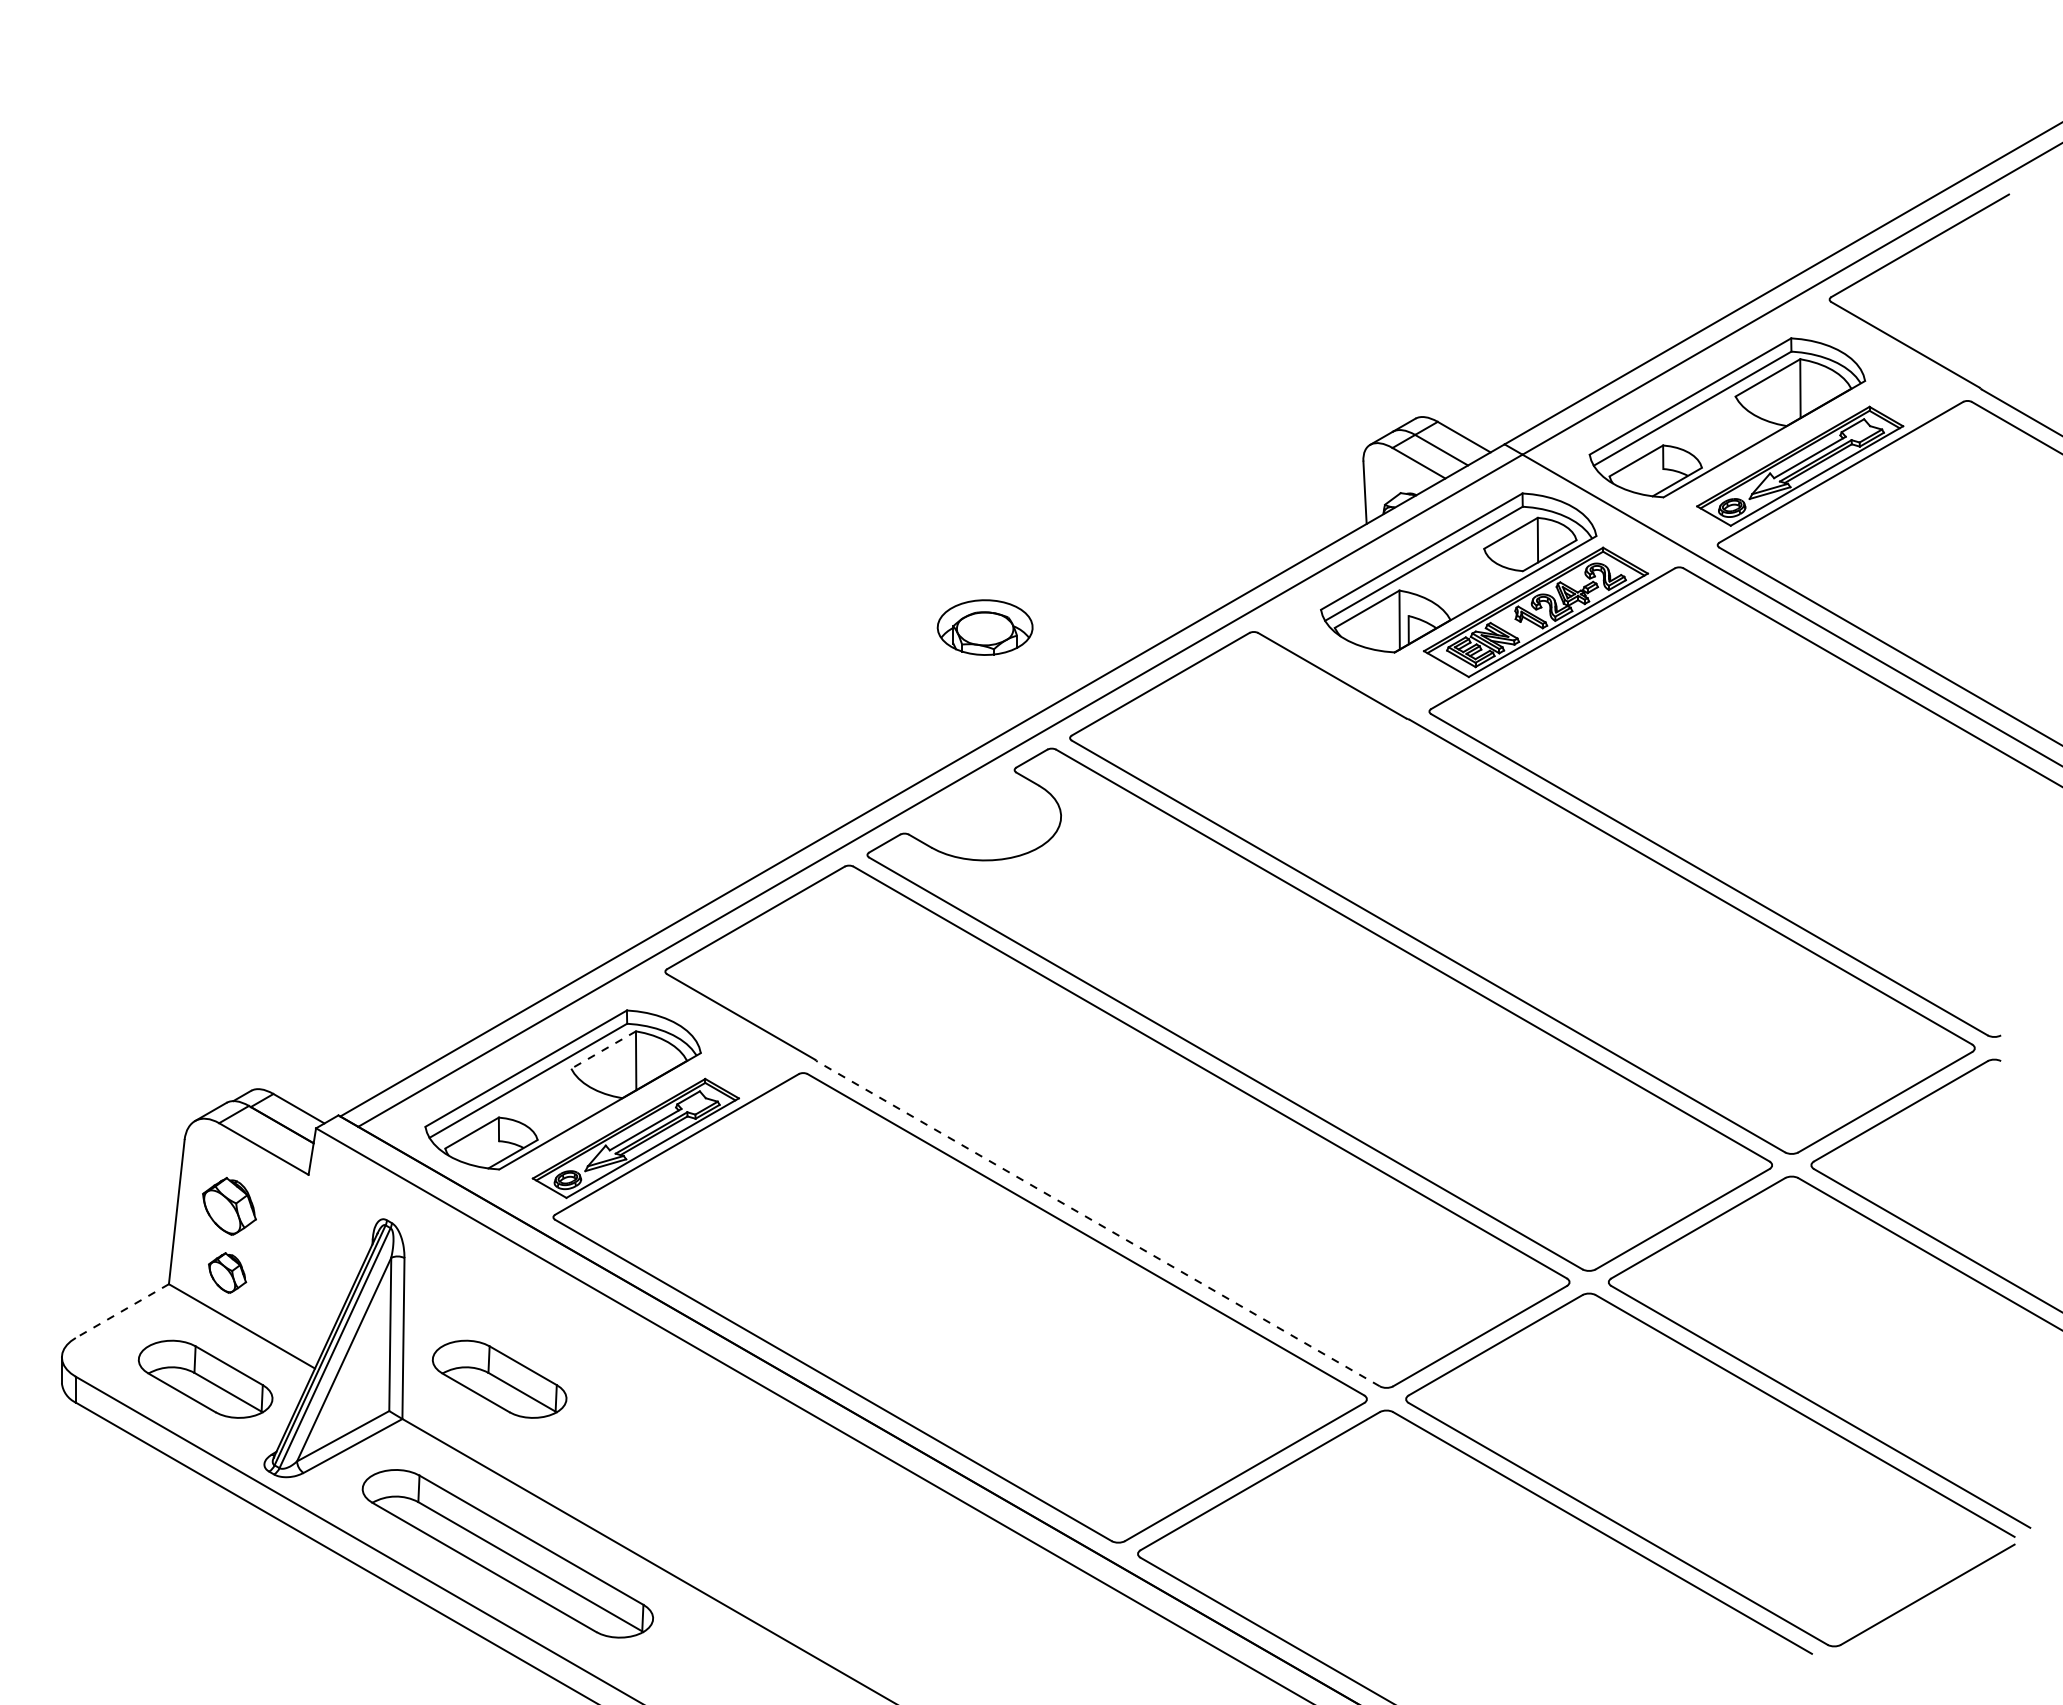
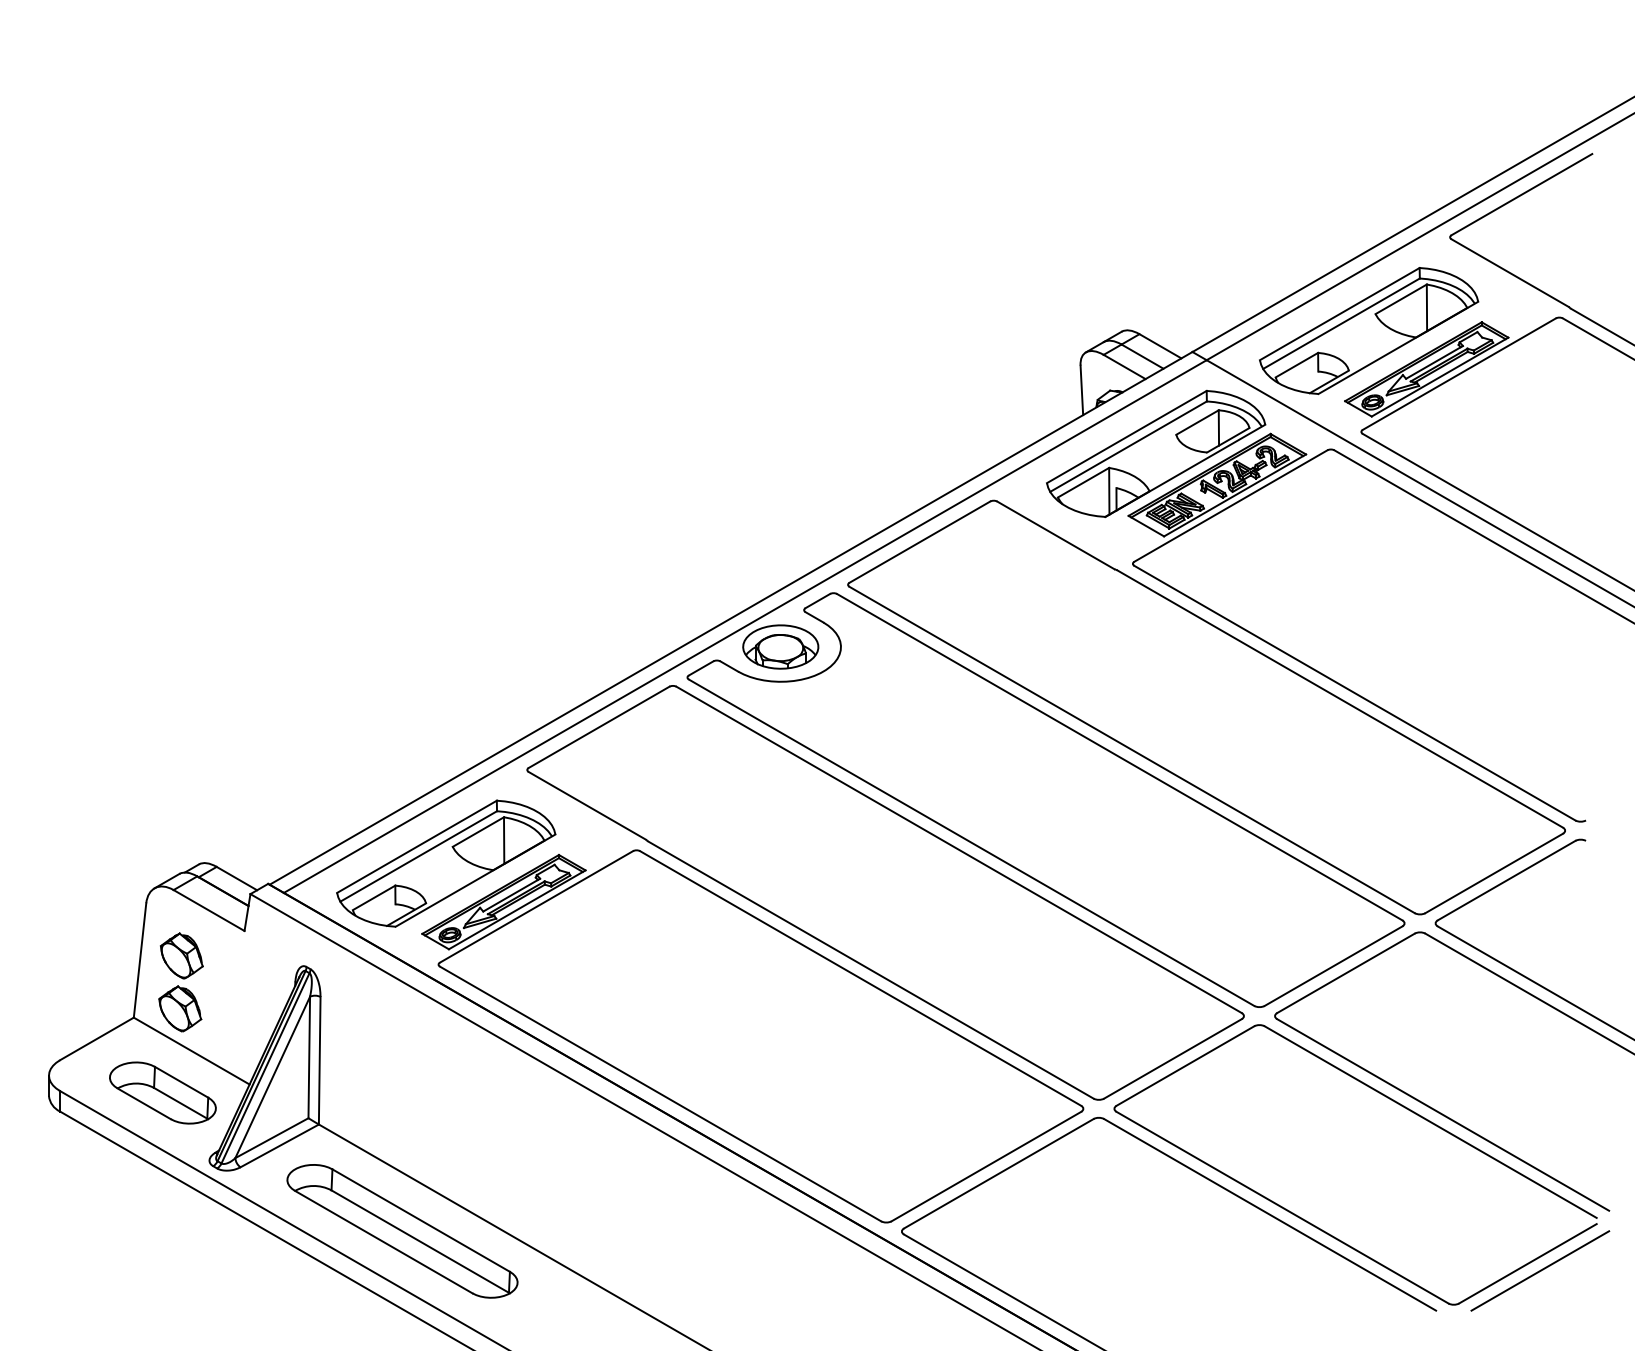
part: (984, 627) -> (780, 646), moved
line: (603, 1050) -> (478, 832), dashed -> solid
line: (1098, 1224) -> (870, 970), dashed -> solid
part: (227, 1272) -> (180, 1008), size x1.43
line: (122, 1311) -> (97, 1039), dashed -> solid
part: (499, 1378) -> (395, 1092), removed
line: (1943, 1603) -> (1540, 1270), added

